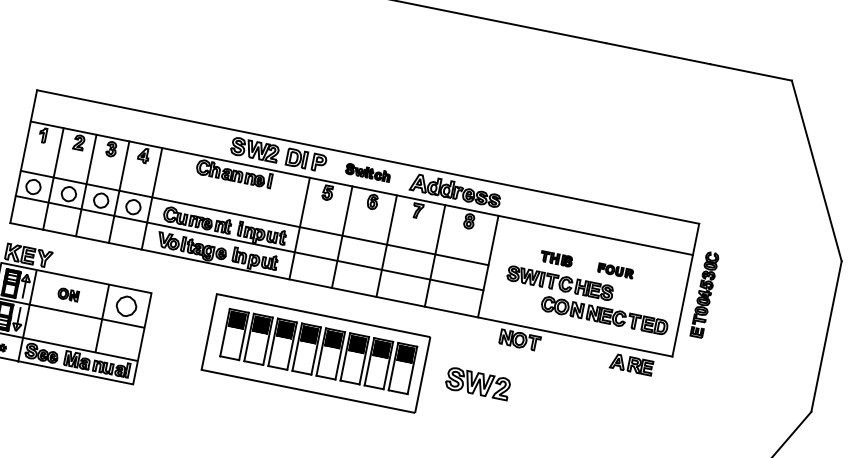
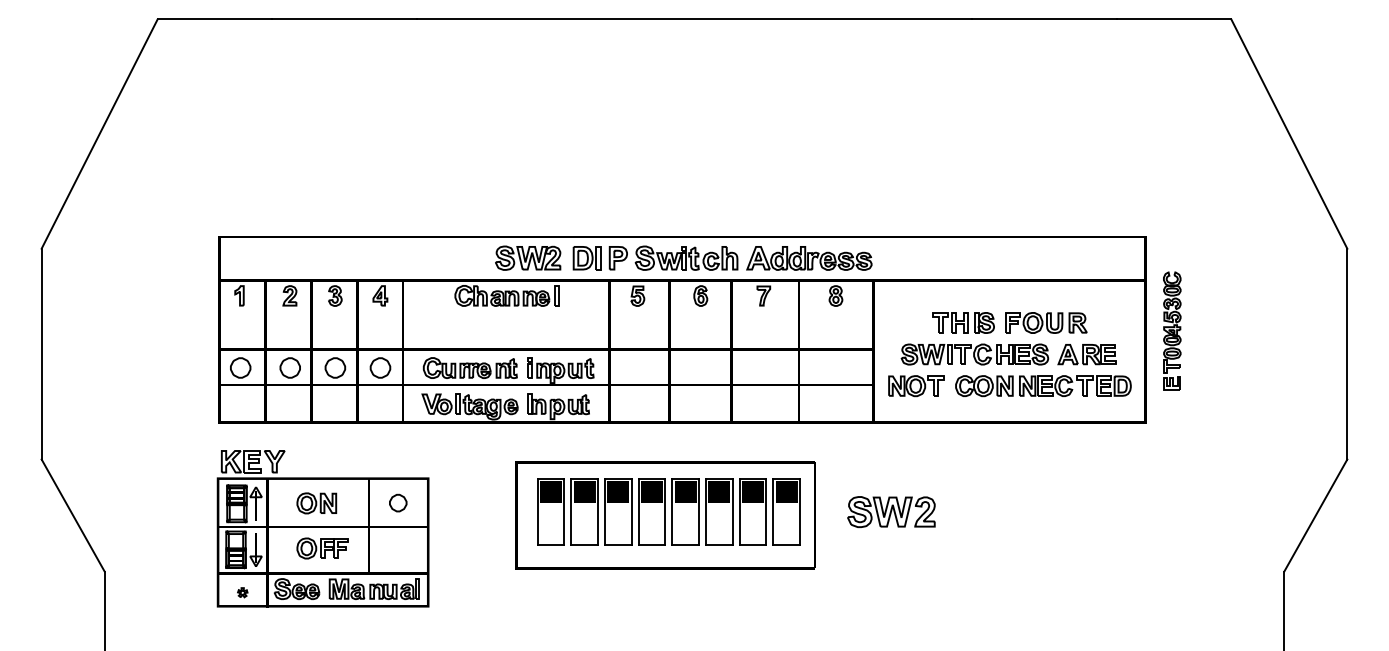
part: (368, 172) -> (686, 257), size x1.67
part: (556, 258) -> (963, 322), size x1.43
part: (616, 270) -> (1046, 322), size x1.67
part: (68, 294) -> (316, 503), size x1.43
part: (126, 305) -> (398, 502), size x0.62
part: (65, 327) -> (322, 548), added
part: (520, 340) -> (916, 386), moved
part: (631, 364) -> (1086, 354), moved

